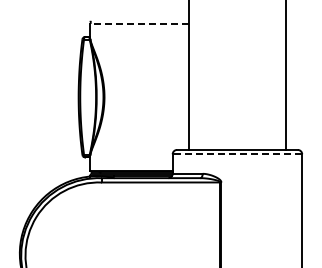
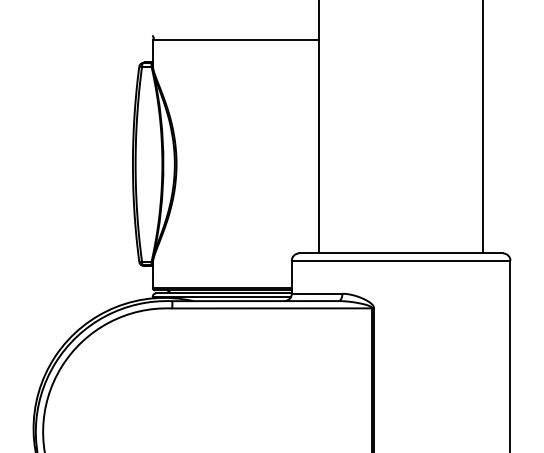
line: (139, 23) -> (235, 39), dashed -> solid
line: (237, 154) -> (401, 261), dashed -> solid

